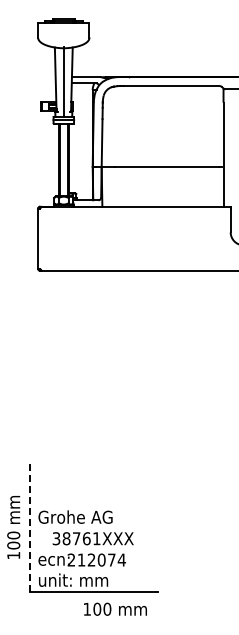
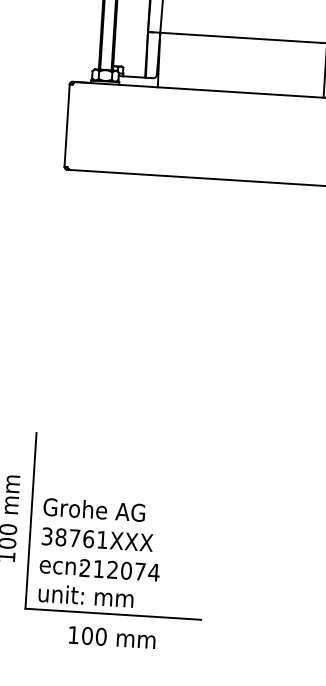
line: (29, 527) -> (30, 520), dashed -> solid
text: (92, 538) -> (96, 539), moved
text: (115, 608) -> (112, 636), moved

